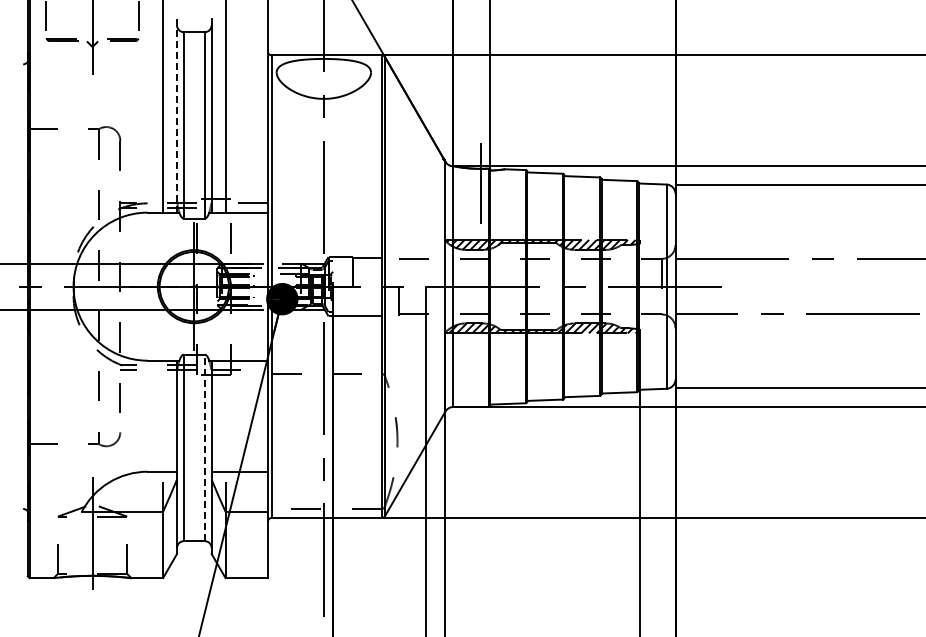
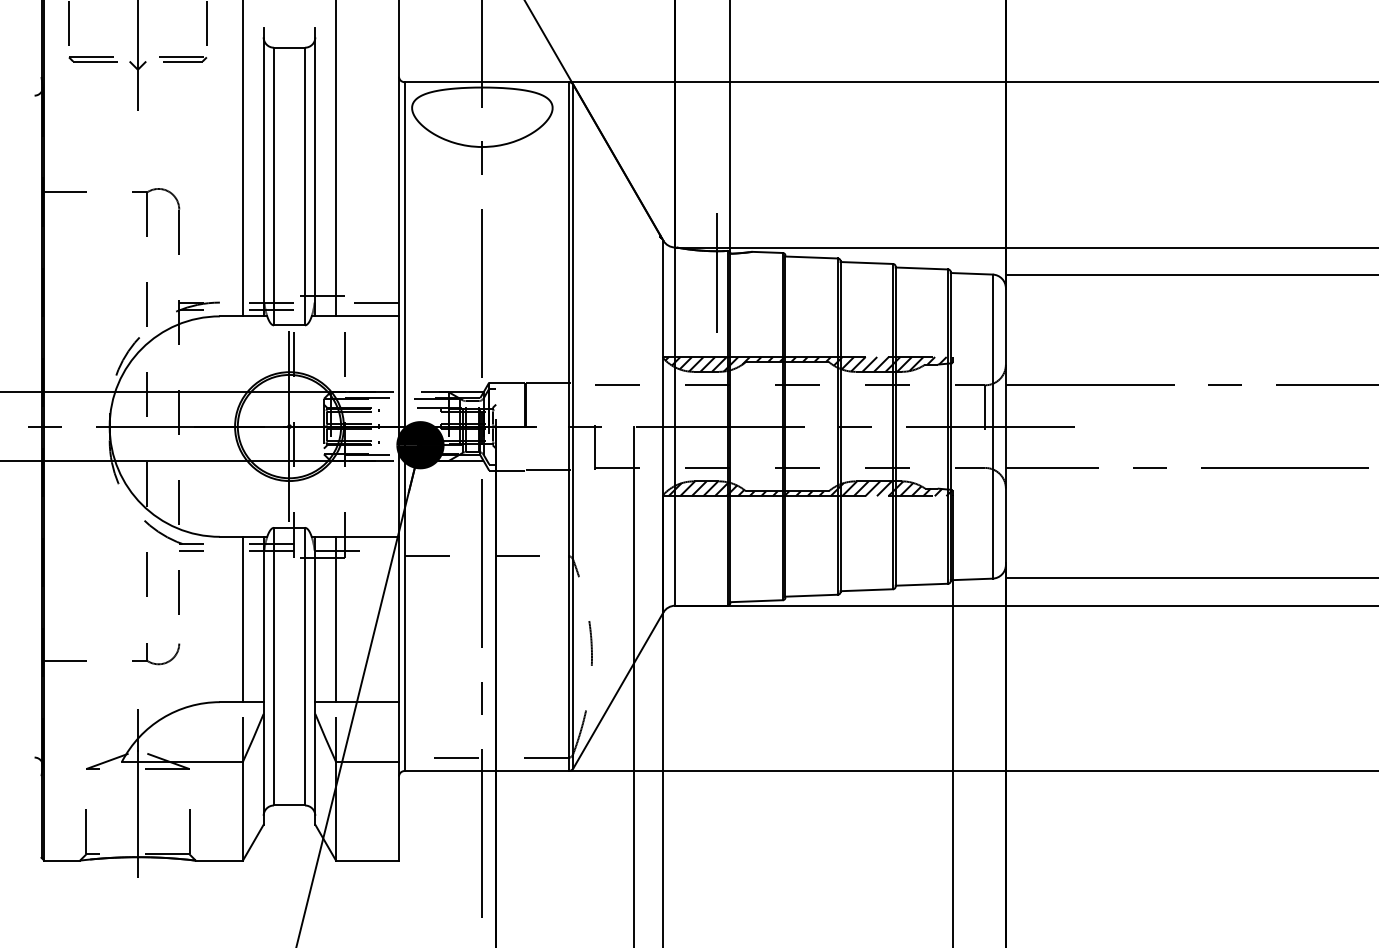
line: (176, 115) -> (262, 171), dashed -> solid
line: (163, 415) -> (243, 618), added
line: (225, 415) -> (335, 618), added
line: (204, 447) -> (304, 666), dashed -> solid

